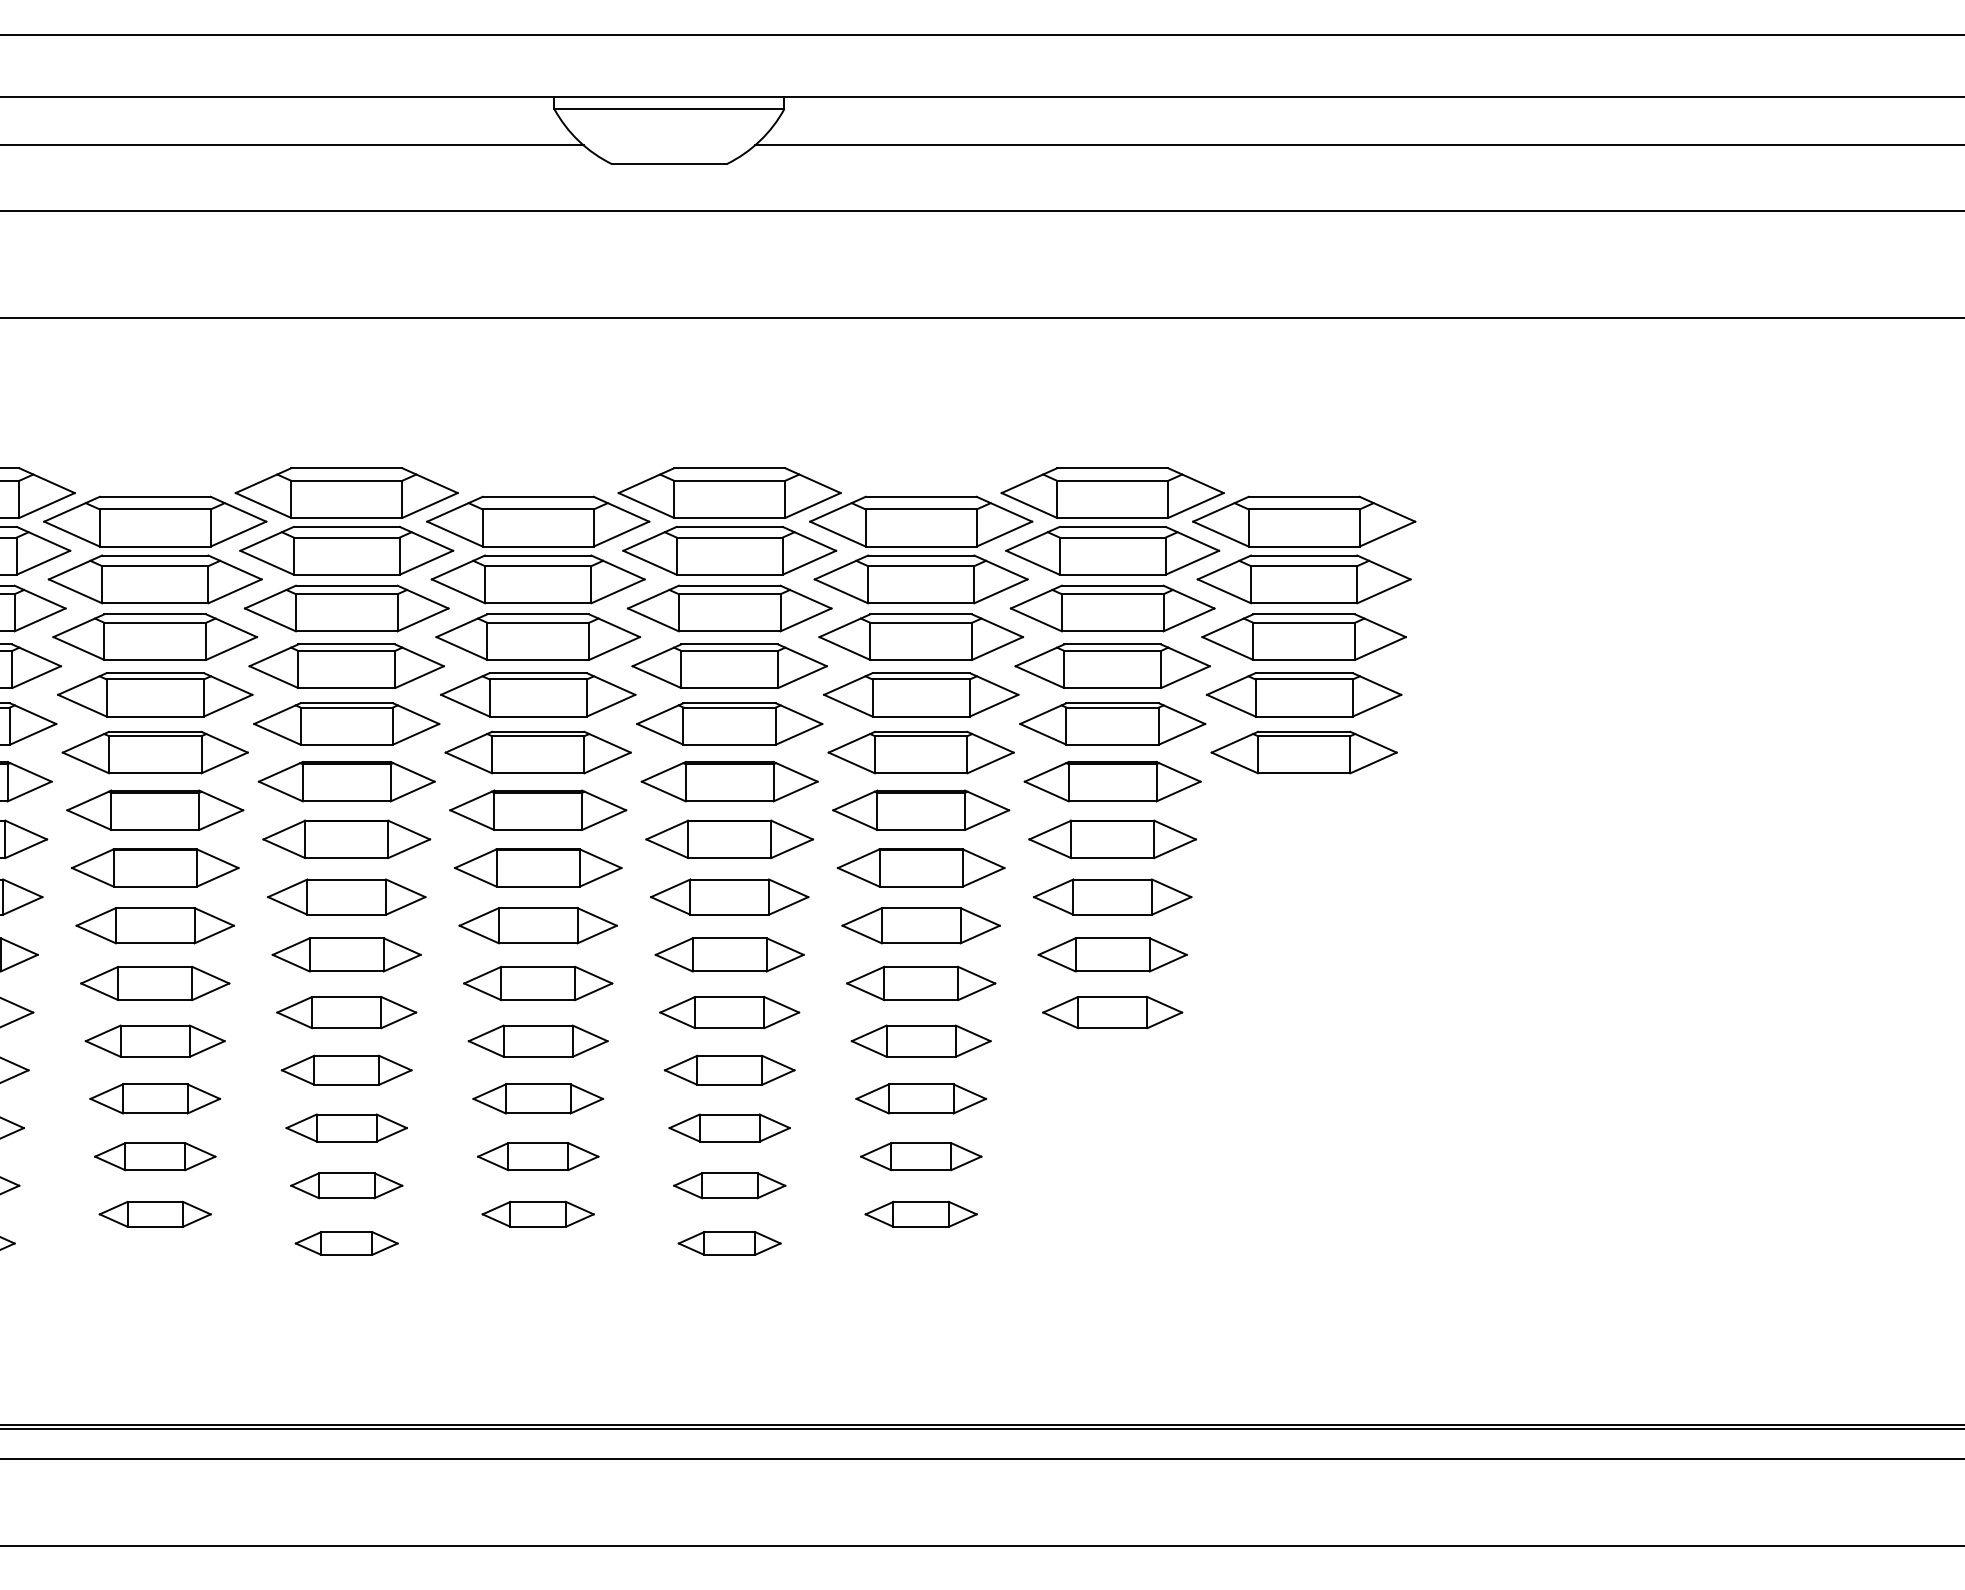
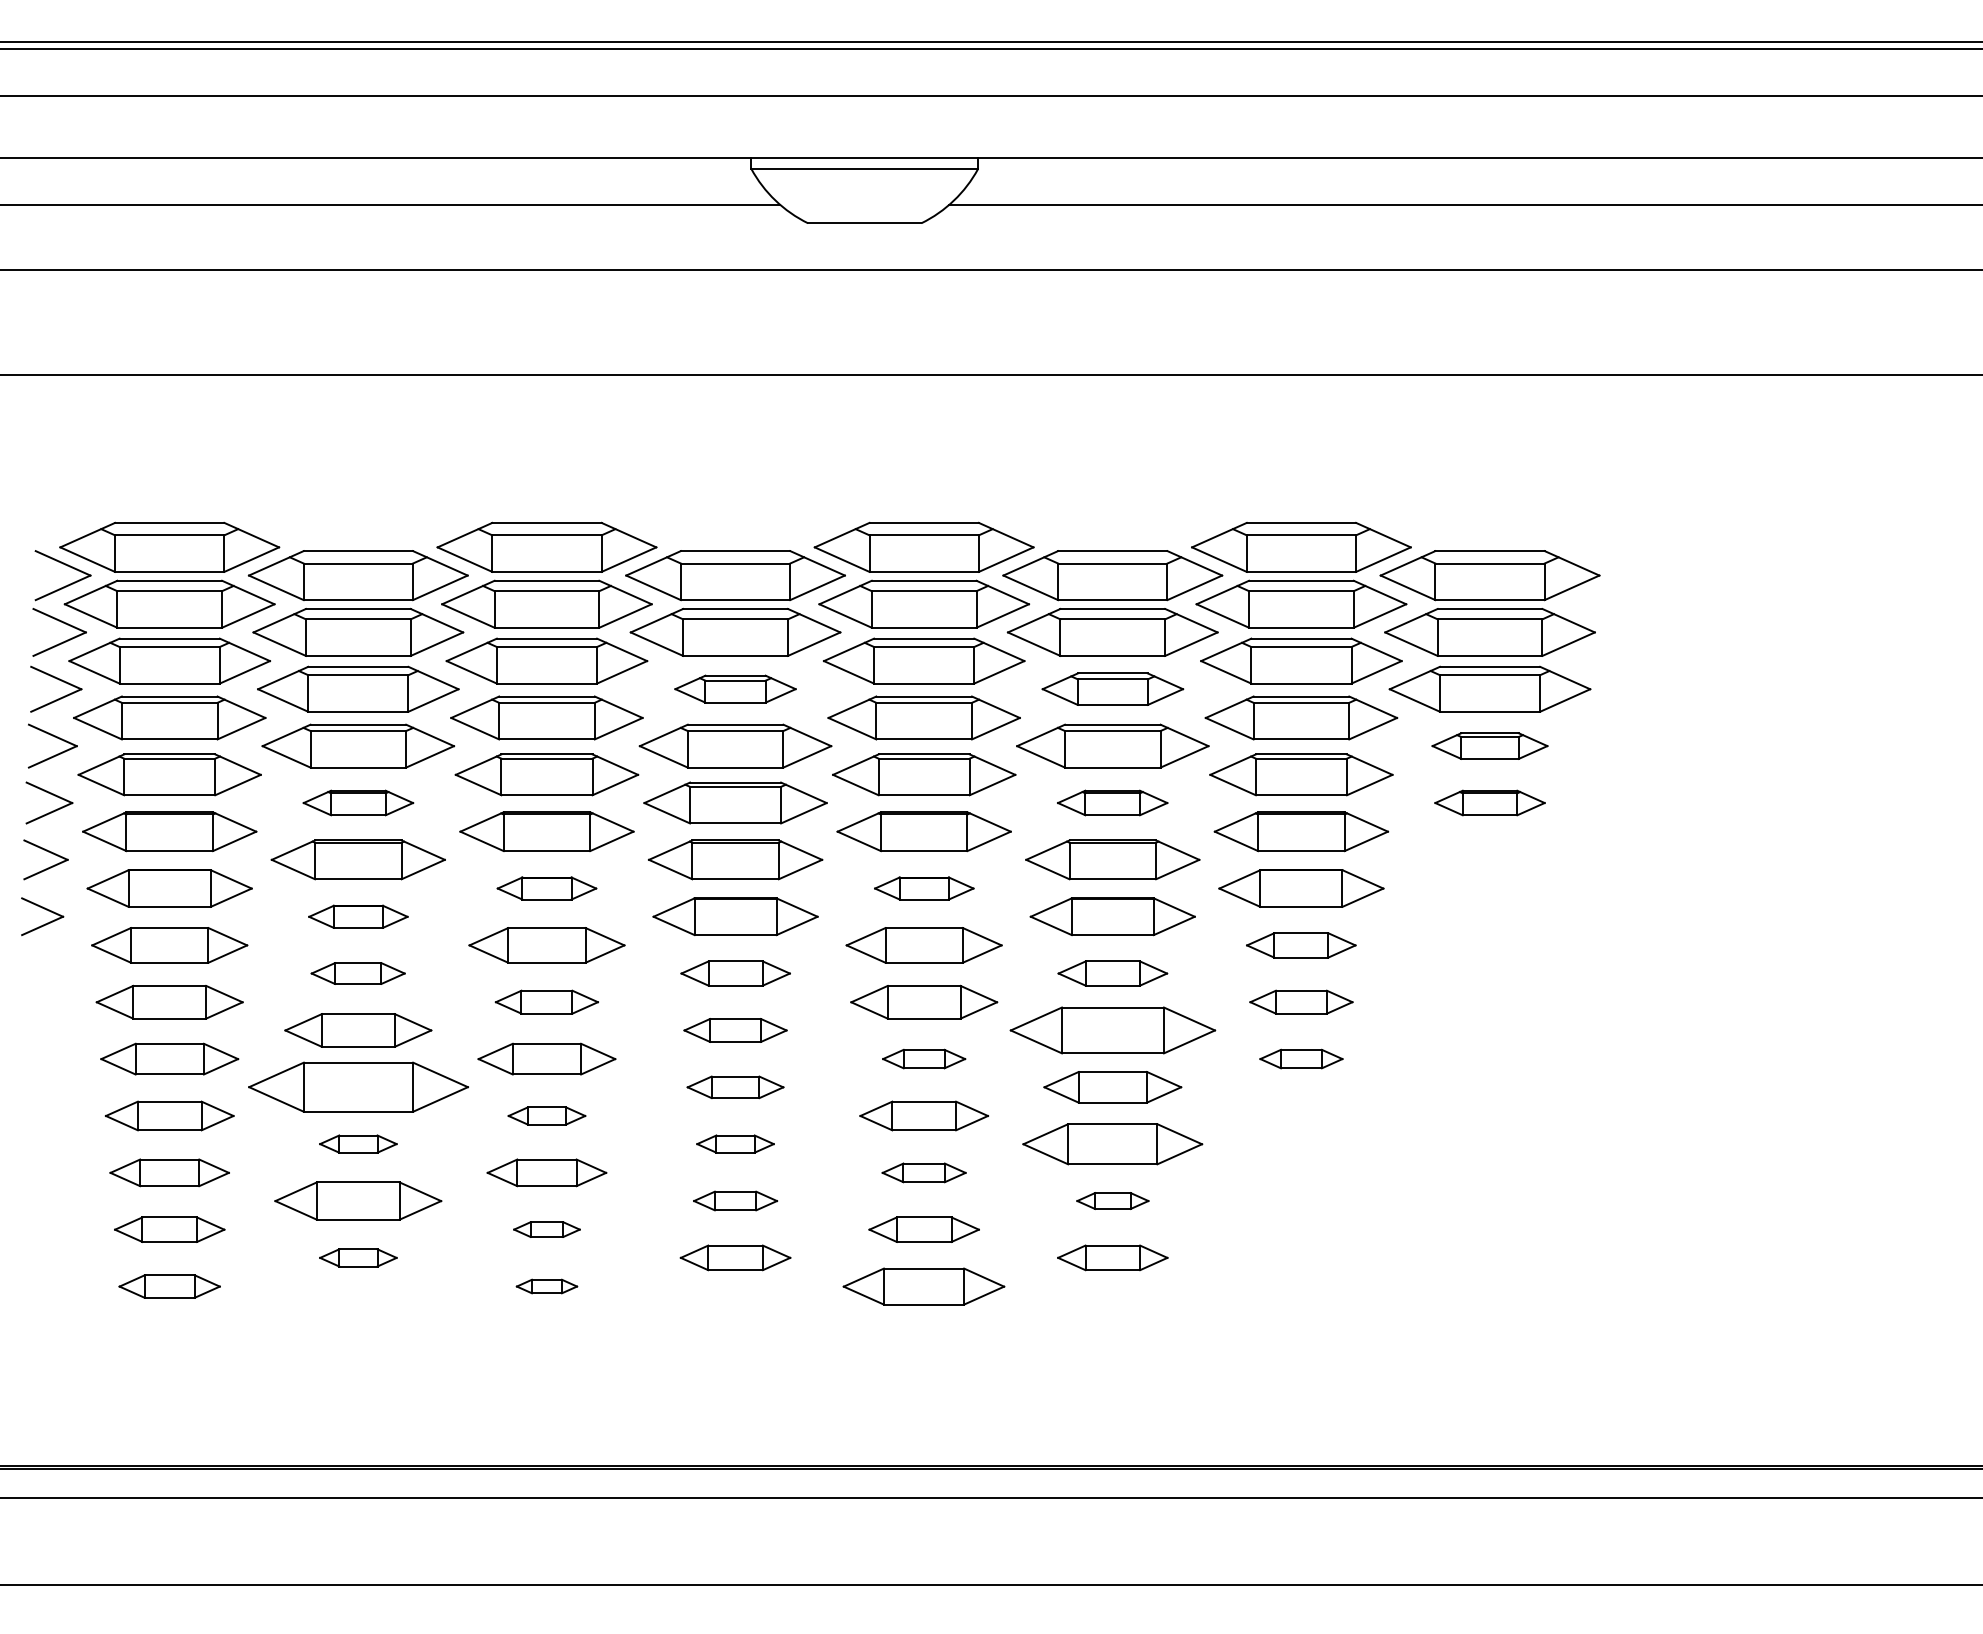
part: (538, 636) -> (735, 688), size x0.6
part: (920, 636) -> (1112, 688), size x0.7
part: (1303, 694) -> (1489, 745), size x0.6
part: (155, 752) -> (358, 802), size x0.6
part: (920, 752) -> (1112, 802), size x0.6
part: (1303, 752) -> (1489, 802), size x0.6
part: (346, 839) -> (546, 888), size x0.6
part: (730, 839) -> (924, 888), size x0.6
part: (155, 867) -> (358, 916), size x0.6
part: (1111, 897) -> (1300, 945), size x0.7
part: (154, 925) -> (357, 973), size x0.6
part: (538, 925) -> (735, 973), size x0.7
part: (920, 925) -> (1112, 973), size x0.7
part: (346, 954) -> (546, 1001), size x0.7
part: (1112, 954) -> (1301, 1001), size x0.7
part: (538, 983) -> (735, 1030), size x0.7
part: (920, 983) -> (1112, 1030), size x1.4
part: (729, 1011) -> (923, 1058), size x0.6
part: (1112, 1011) -> (1301, 1058), size x0.6
part: (154, 1041) -> (357, 1087), size x1.6
part: (538, 1041) -> (735, 1087), size x0.7
part: (346, 1069) -> (546, 1115), size x0.6
part: (155, 1098) -> (358, 1143), size x0.6
part: (538, 1098) -> (735, 1143), size x0.6
part: (920, 1098) -> (1112, 1143), size x1.4
part: (729, 1127) -> (923, 1172), size x0.7
part: (155, 1156) -> (358, 1200), size x1.4
part: (538, 1156) -> (735, 1200), size x0.7
part: (920, 1156) -> (1112, 1200), size x0.6
part: (346, 1185) -> (546, 1229), size x0.6
part: (155, 1213) -> (358, 1257), size x0.7
part: (346, 1243) -> (546, 1286), size x0.6
part: (730, 1243) -> (924, 1286), size x1.6

